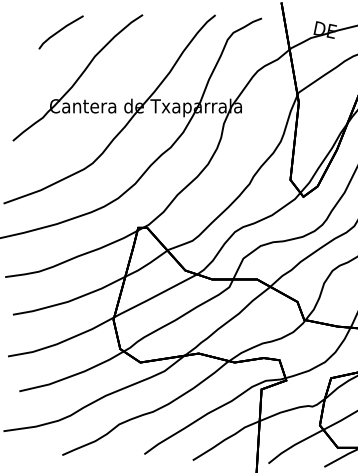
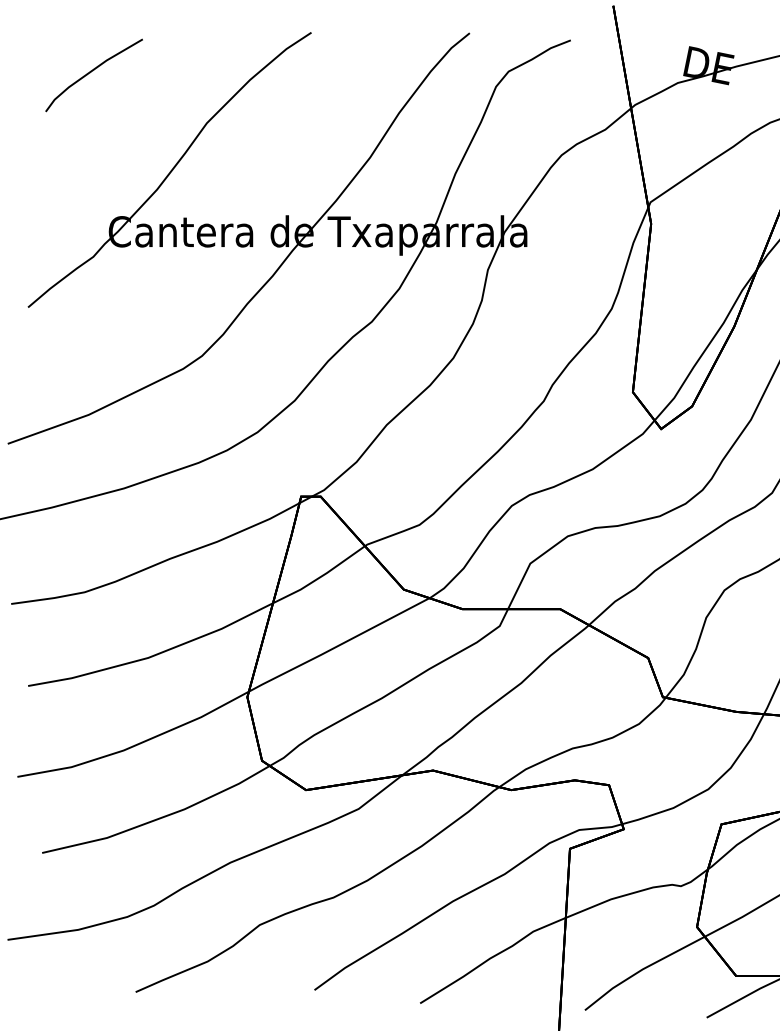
part: (60, 32) -> (92, 75), moved

